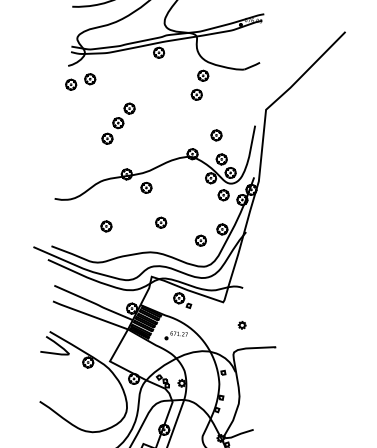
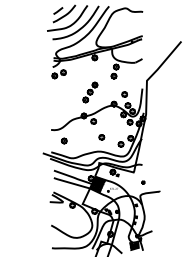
part: (118, 123) -> (90, 92), moved
part: (106, 225) -> (64, 140), moved

